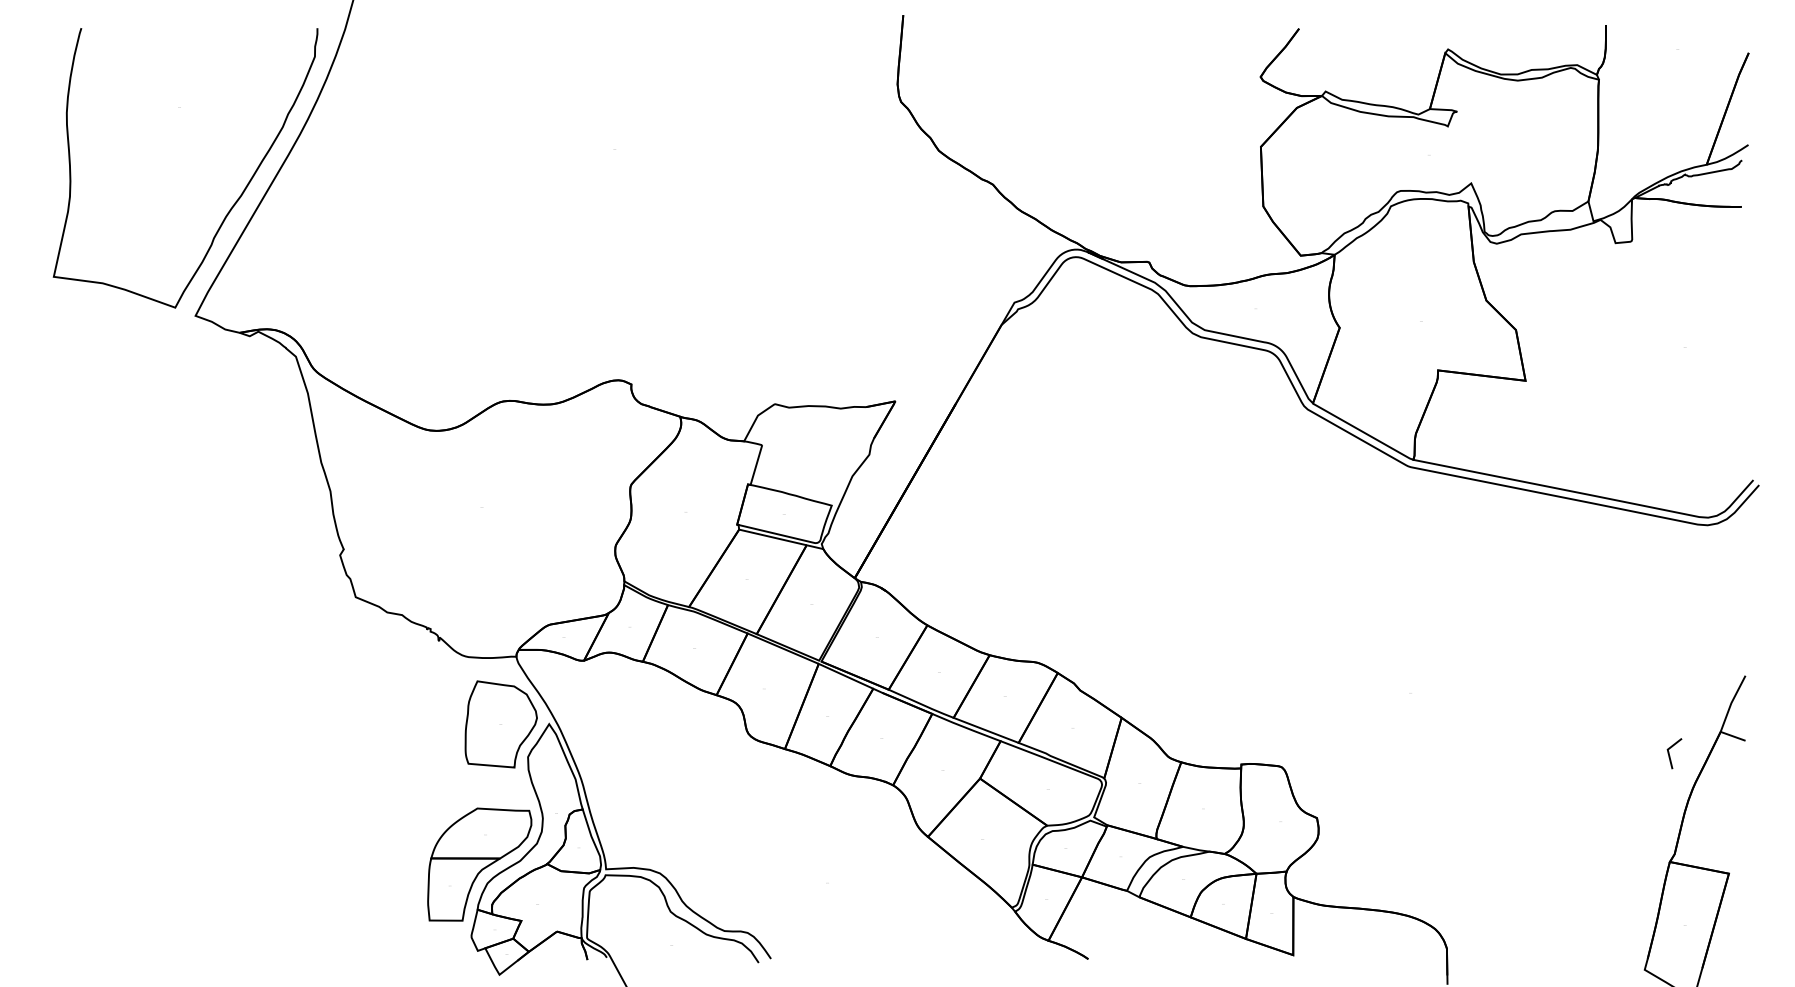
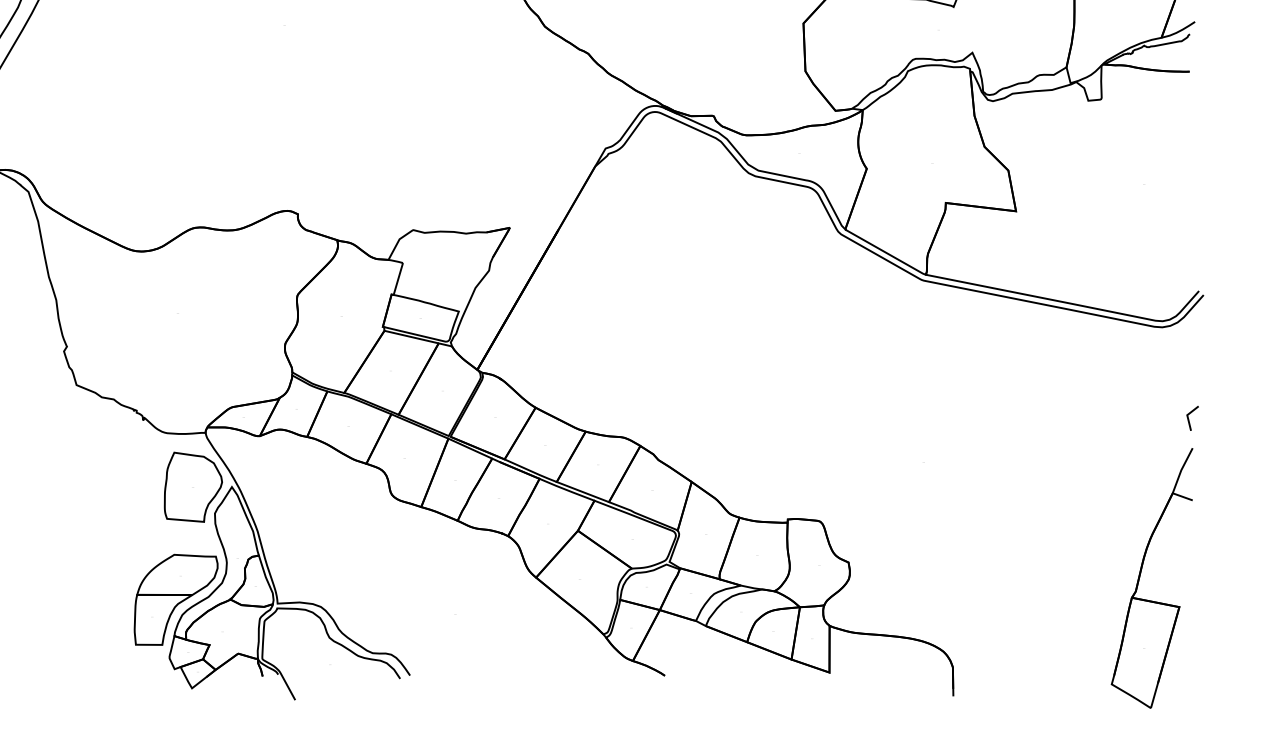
line: (1670, 755) -> (1189, 419), moved

